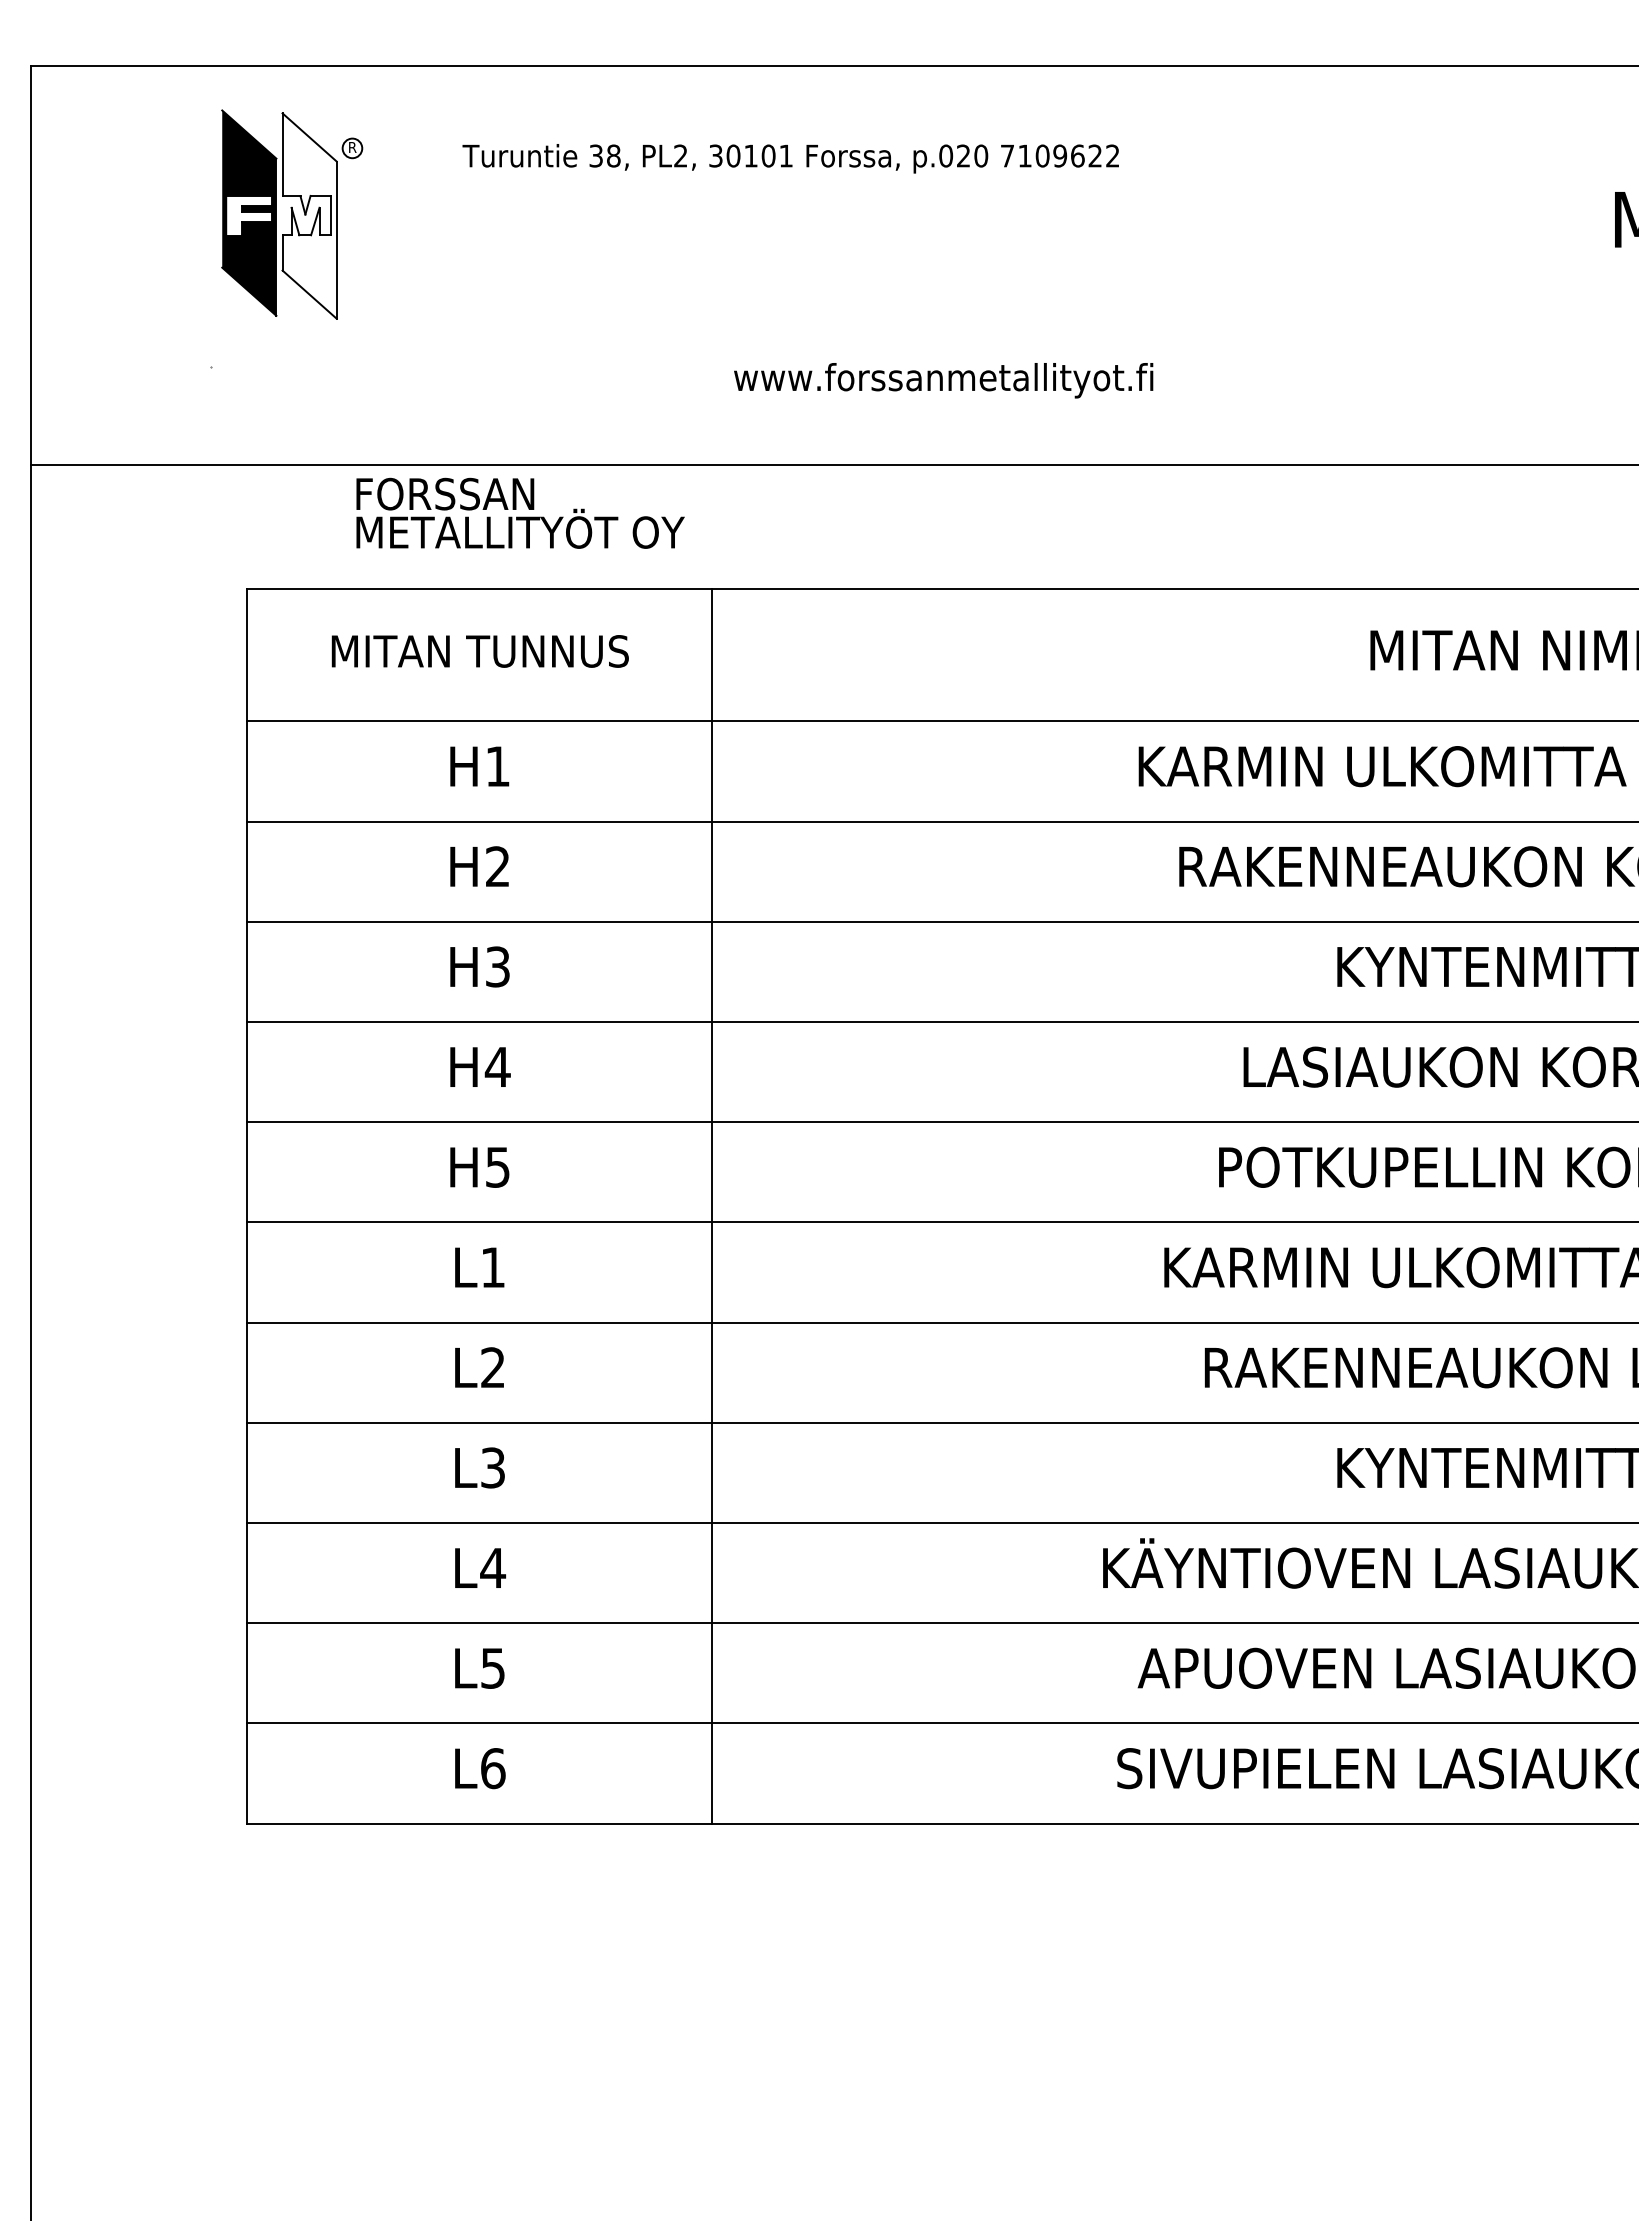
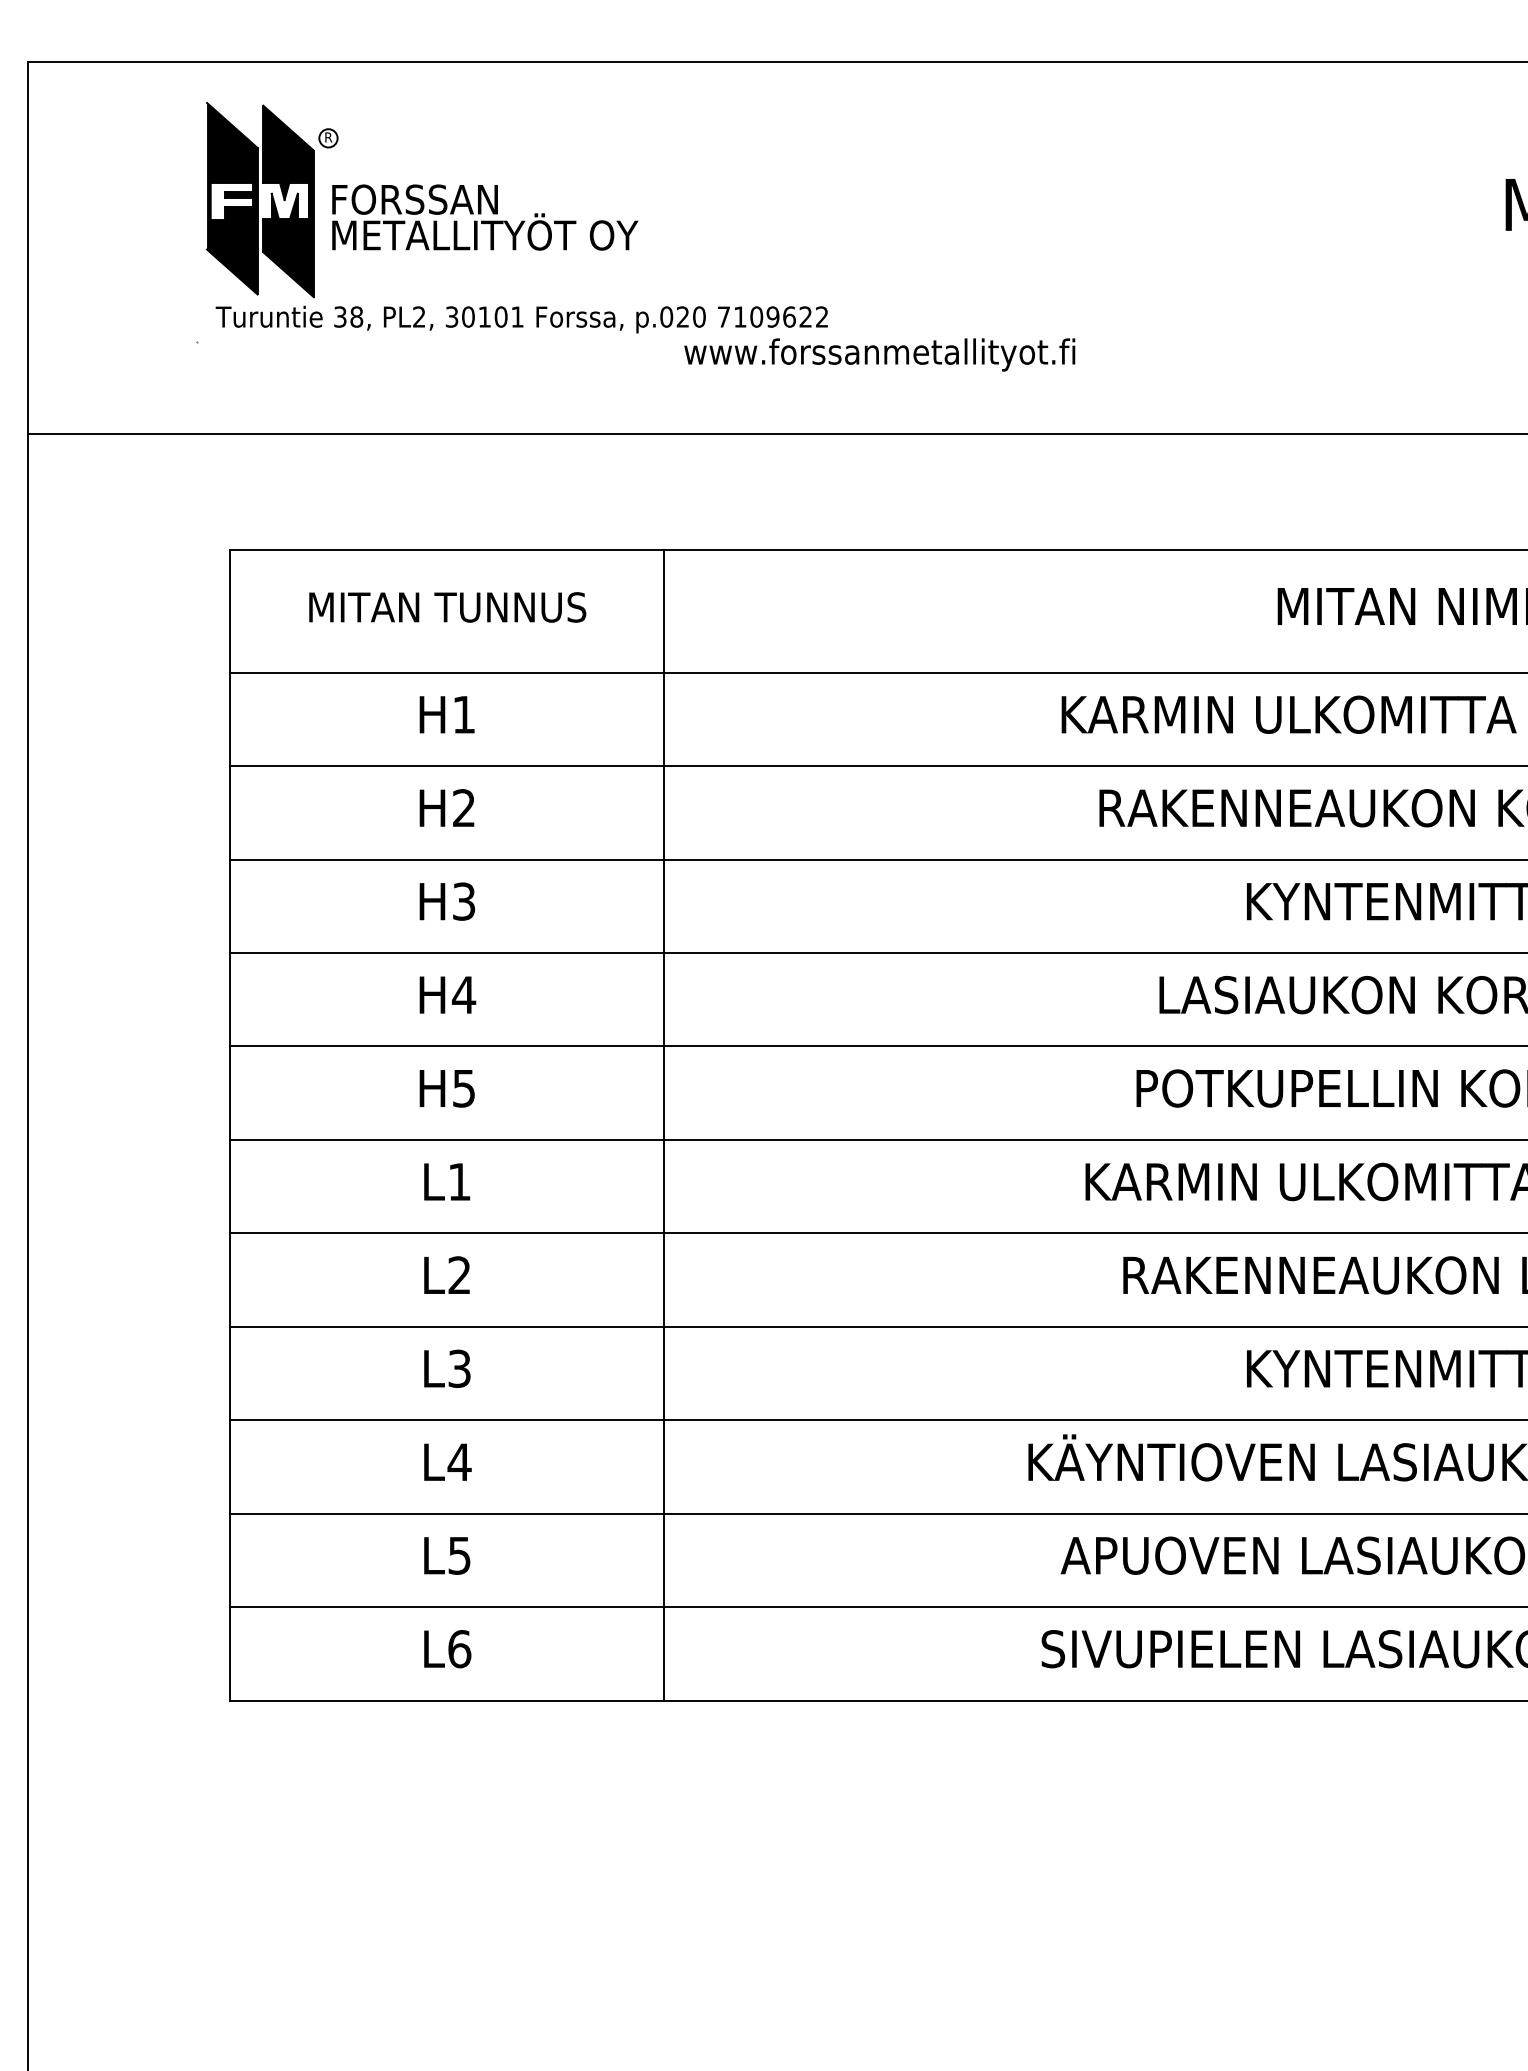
text: (790, 158) -> (521, 319), moved
fill: (309, 215) -> (288, 200), added
text: (520, 512) -> (485, 216), moved

